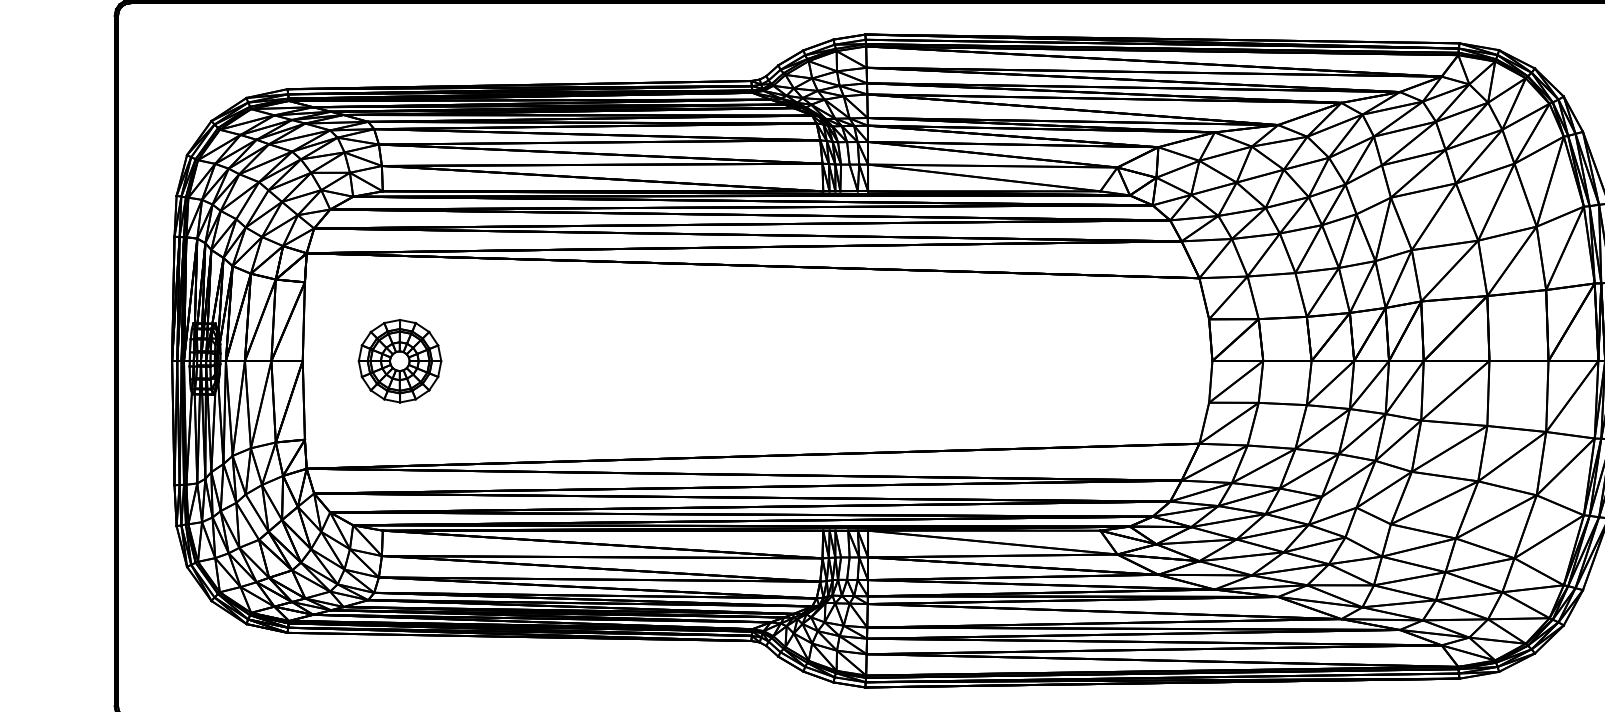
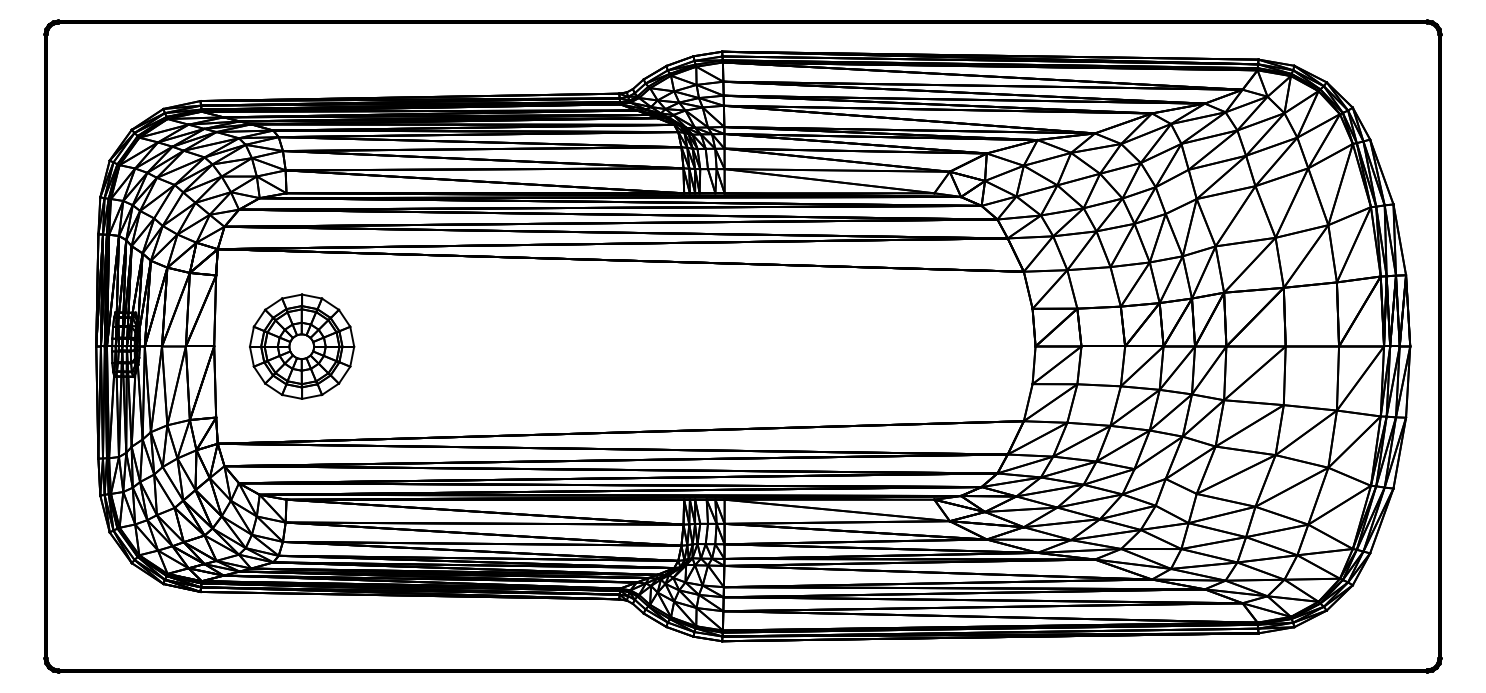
part: (399, 361) -> (301, 346), size x1.4

